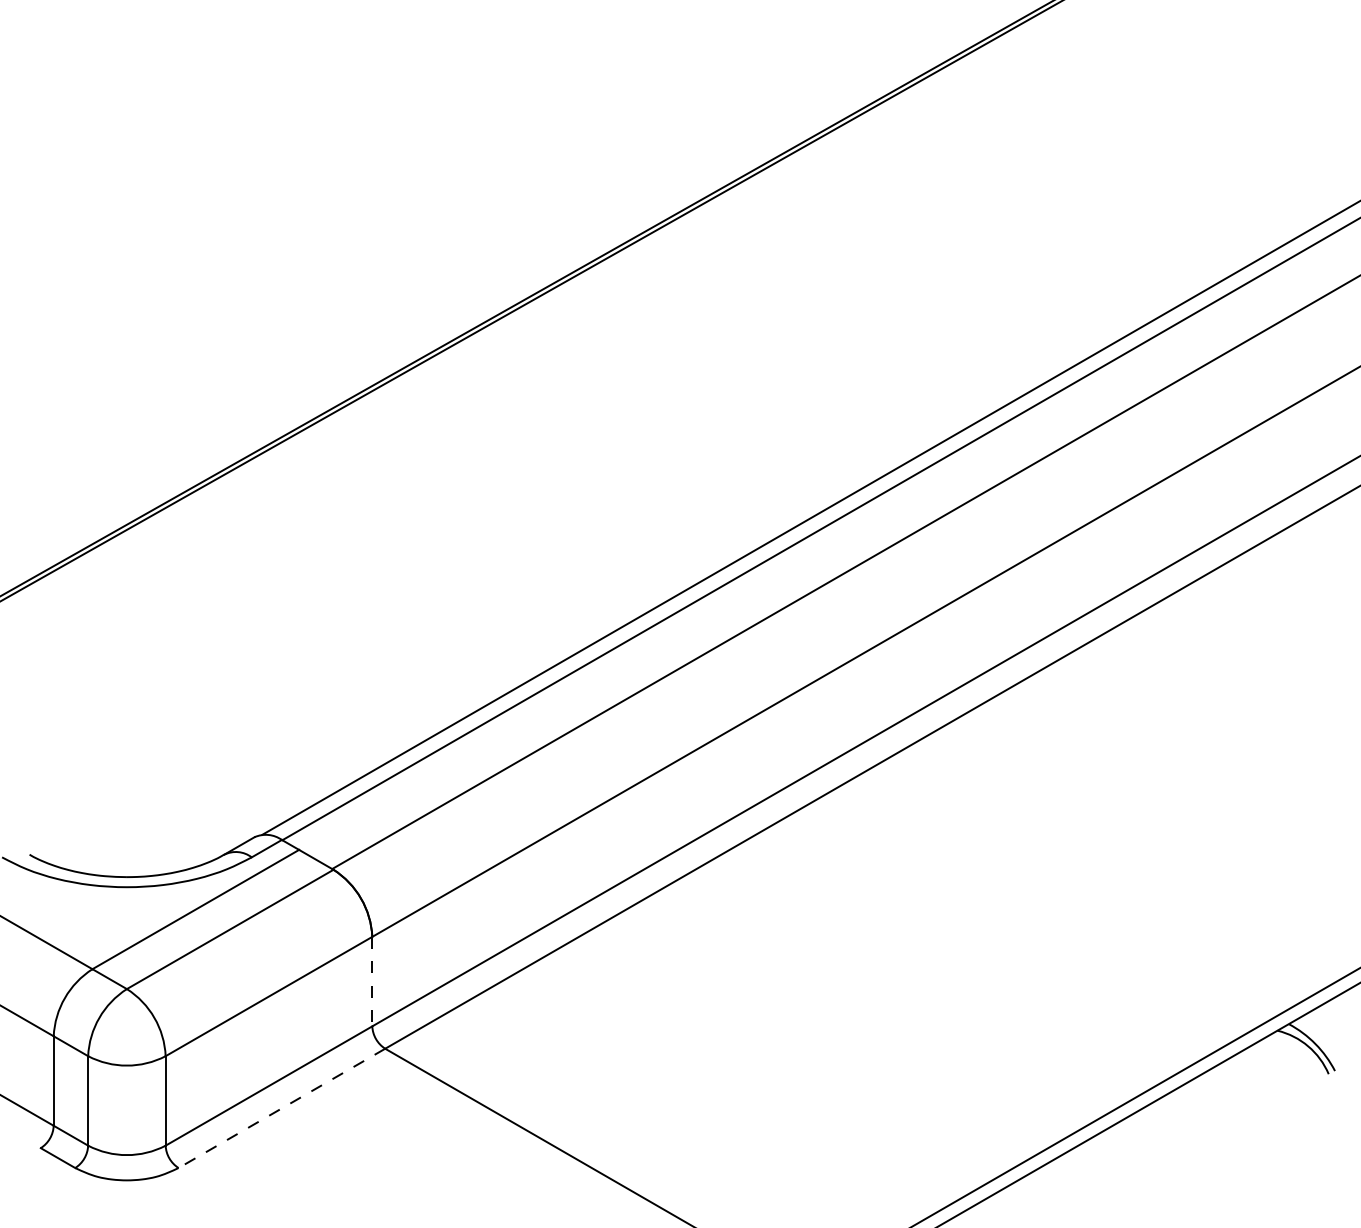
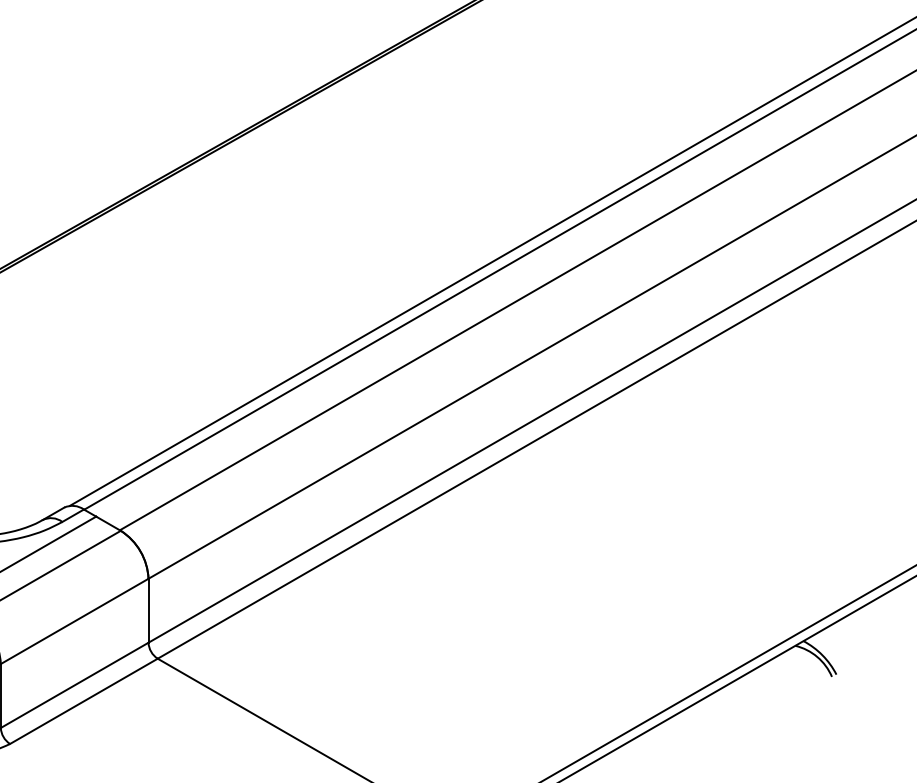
line: (372, 981) -> (148, 610), dashed -> solid
line: (281, 1108) -> (83, 701), dashed -> solid

